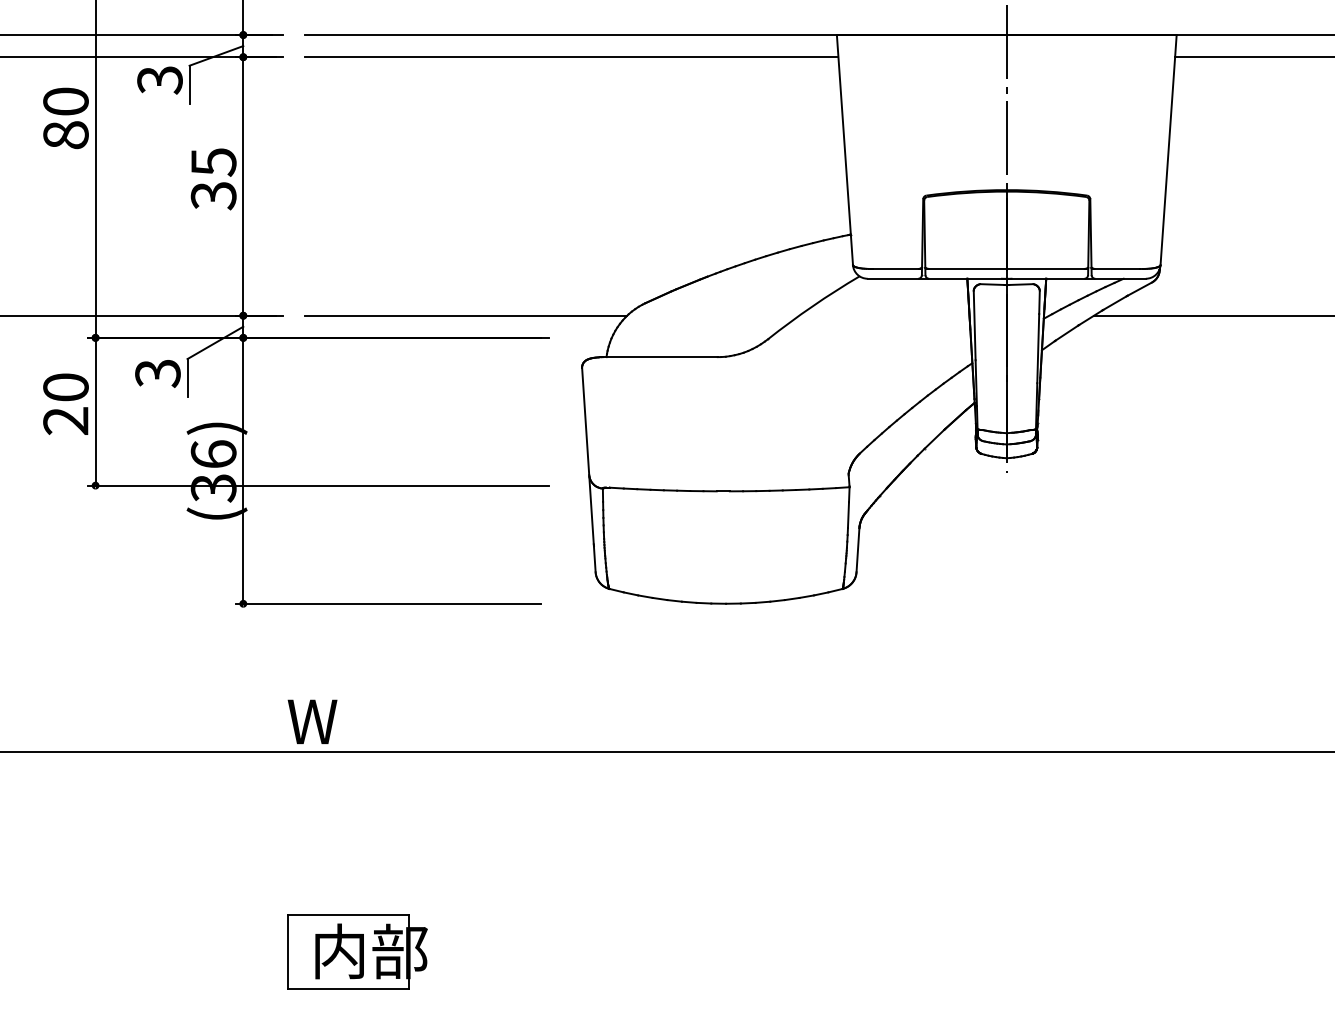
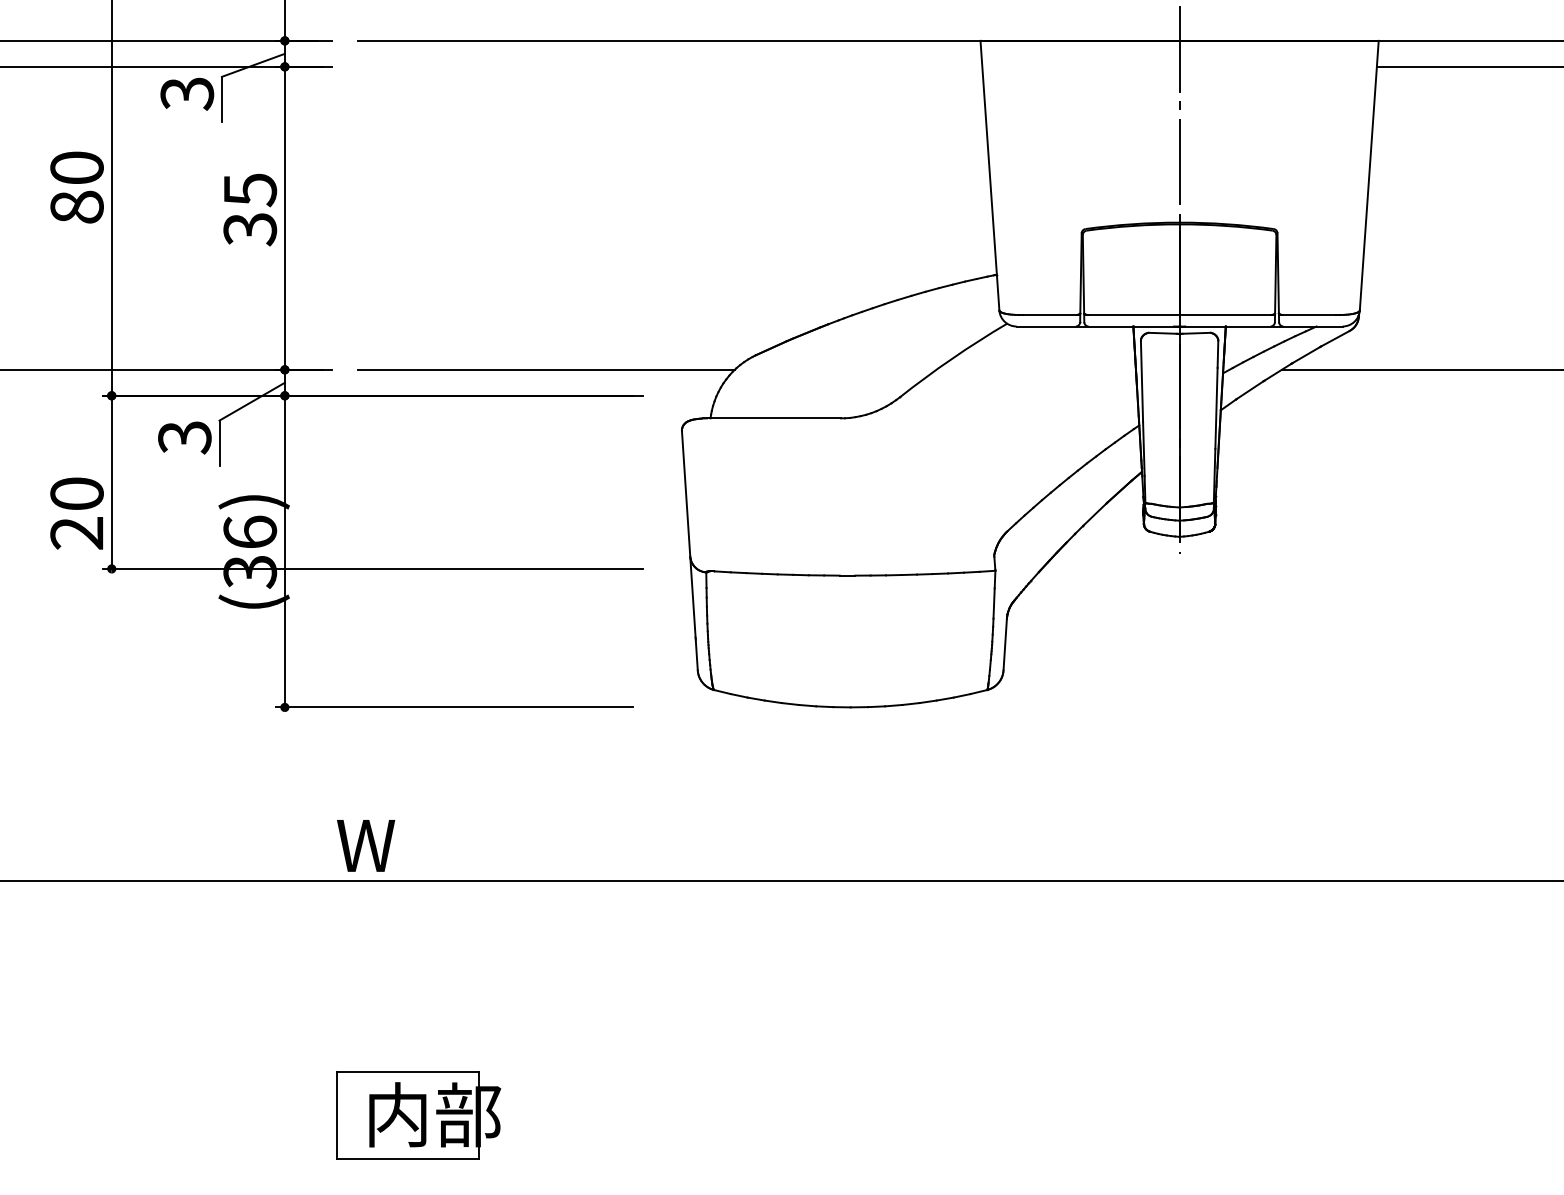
line: (571, 56) -> (669, 66), removed
text: (65, 118) -> (76, 187), moved
text: (65, 404) -> (76, 513), moved

